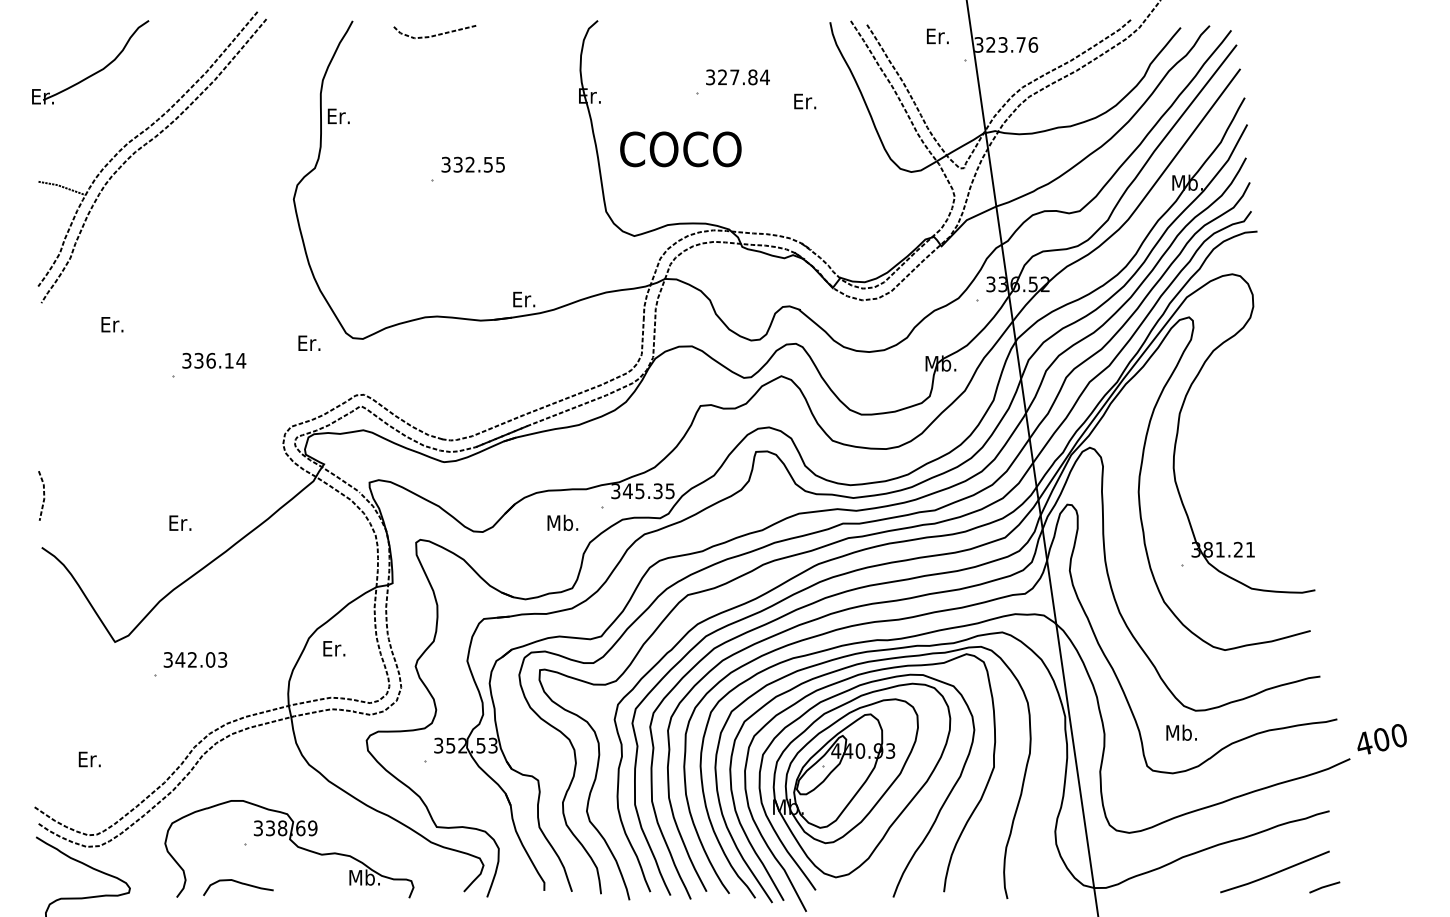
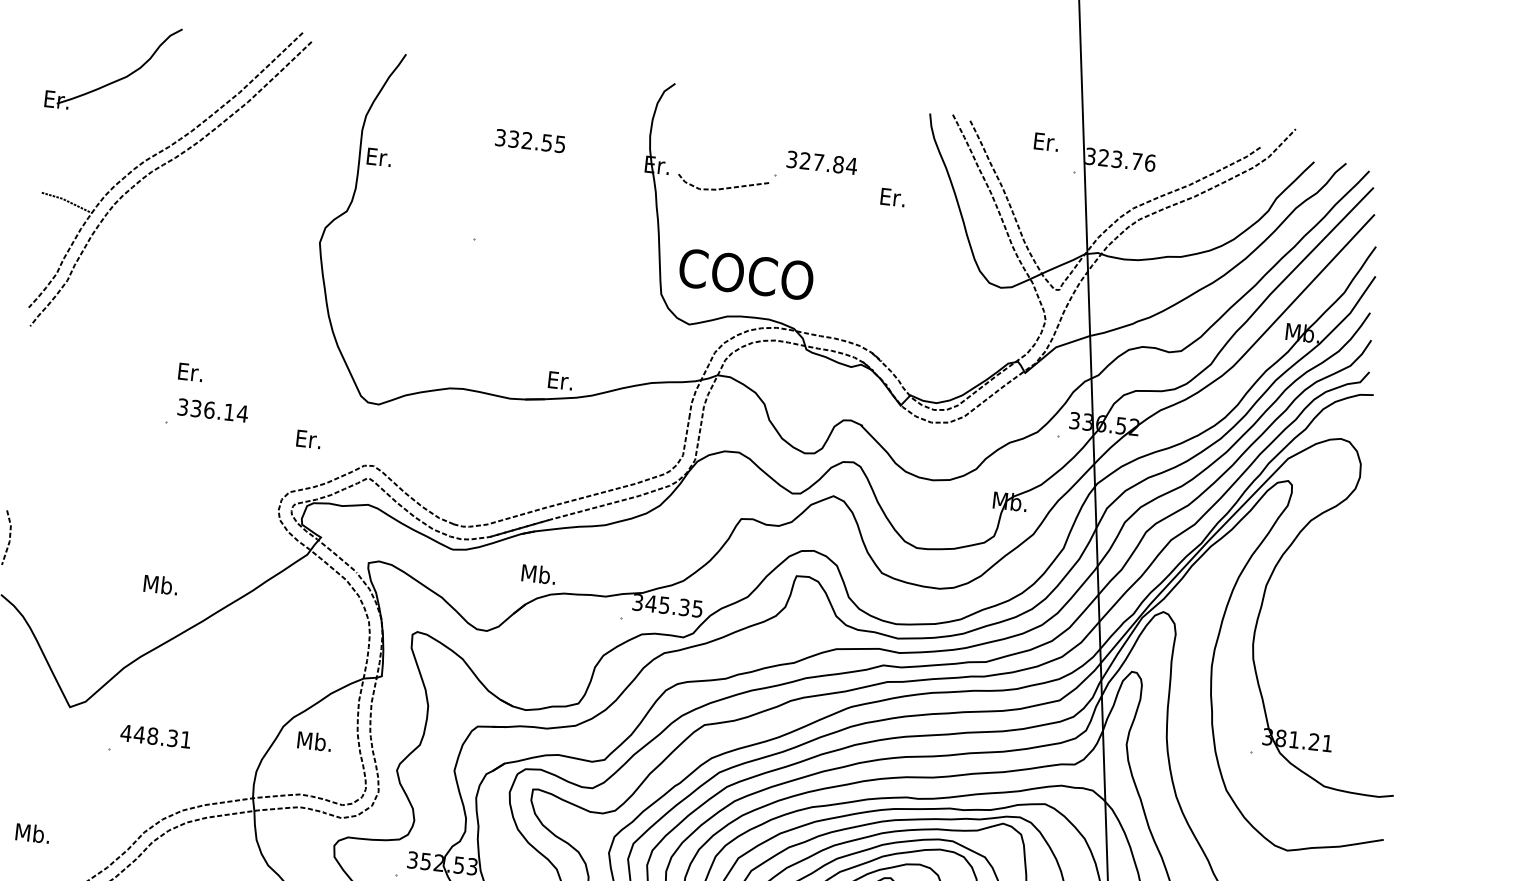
curve: (434, 34) -> (722, 187), moved
text: (680, 149) -> (745, 274), moved
text: (472, 164) -> (529, 140), moved
text: (112, 324) -> (190, 372), moved
text: (309, 342) -> (309, 438), moved
text: (185, 522) -> (161, 584), Er. -> Mb.
text: (562, 522) -> (538, 573), moved
text: (339, 648) -> (315, 741), Er. -> Mb.
text: (195, 659) -> (156, 736), 342.03 -> 448.31
text: (94, 759) -> (33, 833), Er. -> Mb.

